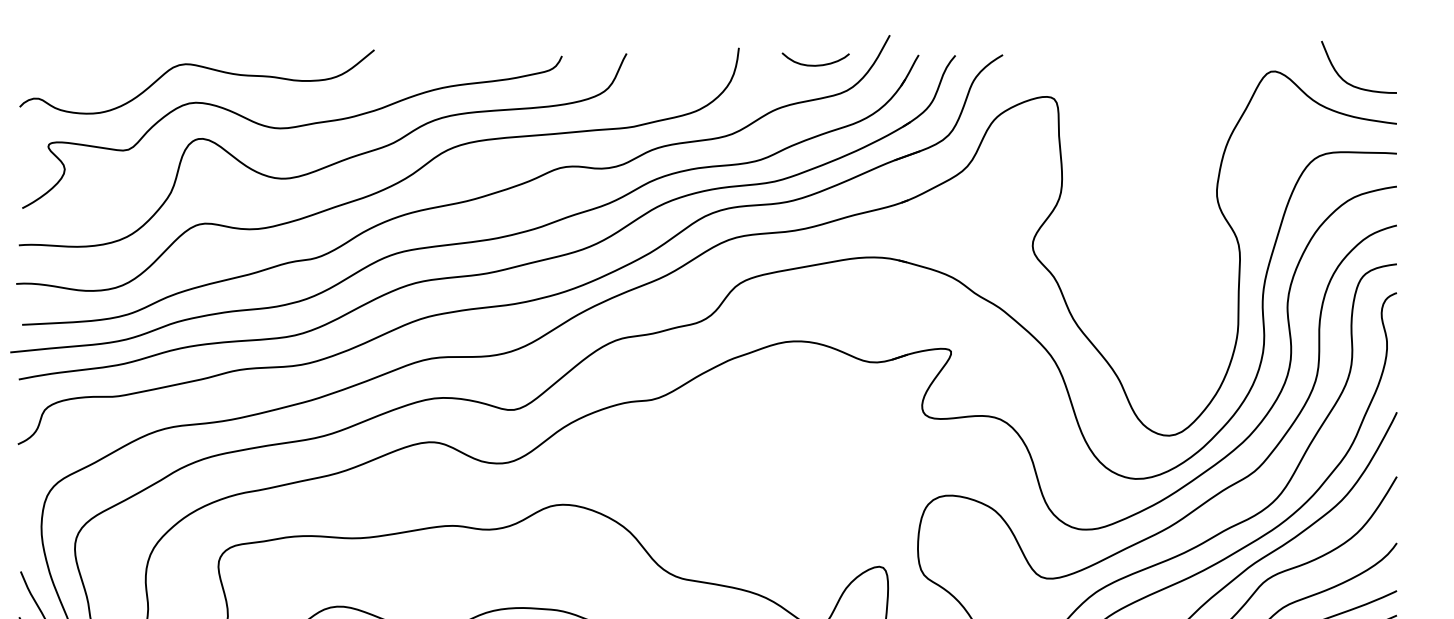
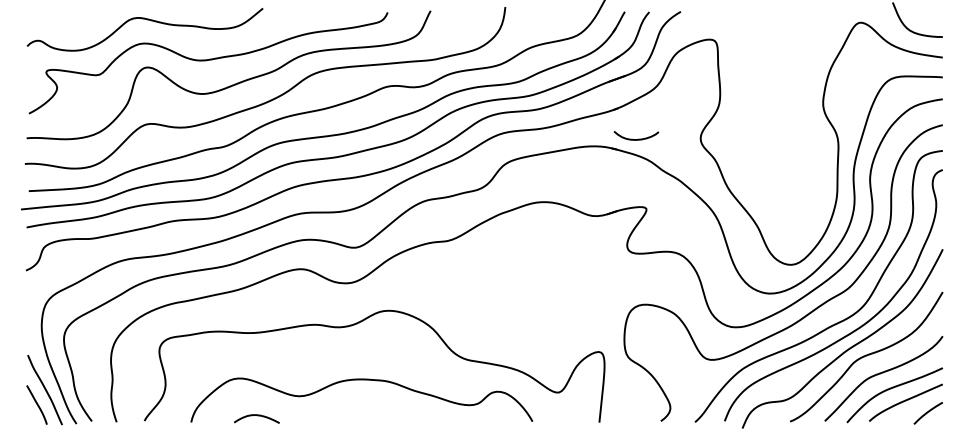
curve: (818, 63) -> (638, 138), moved

